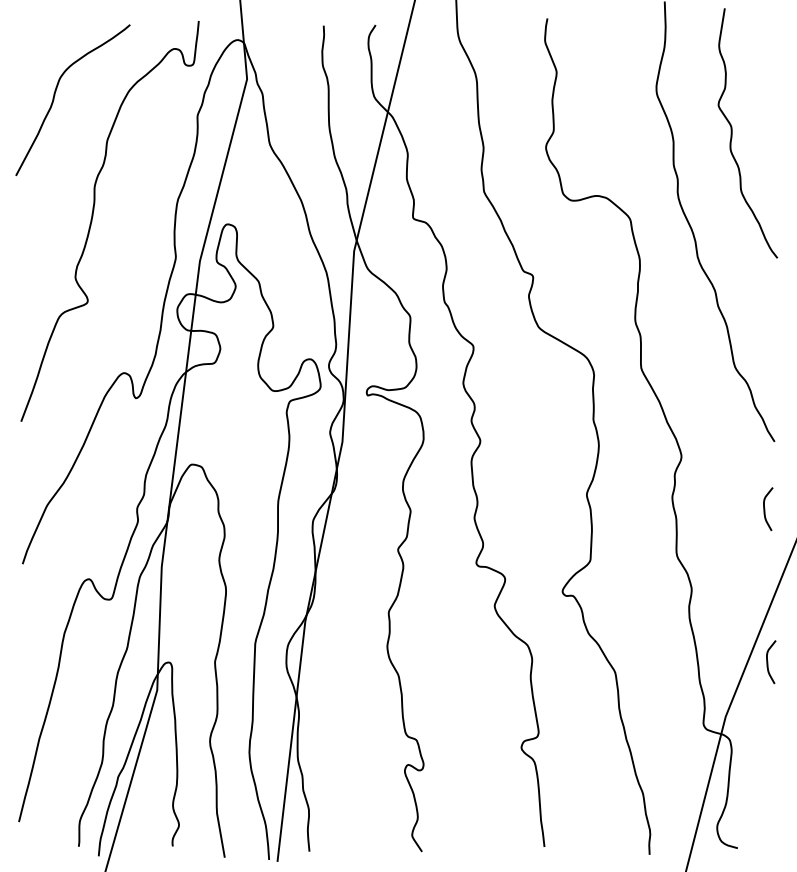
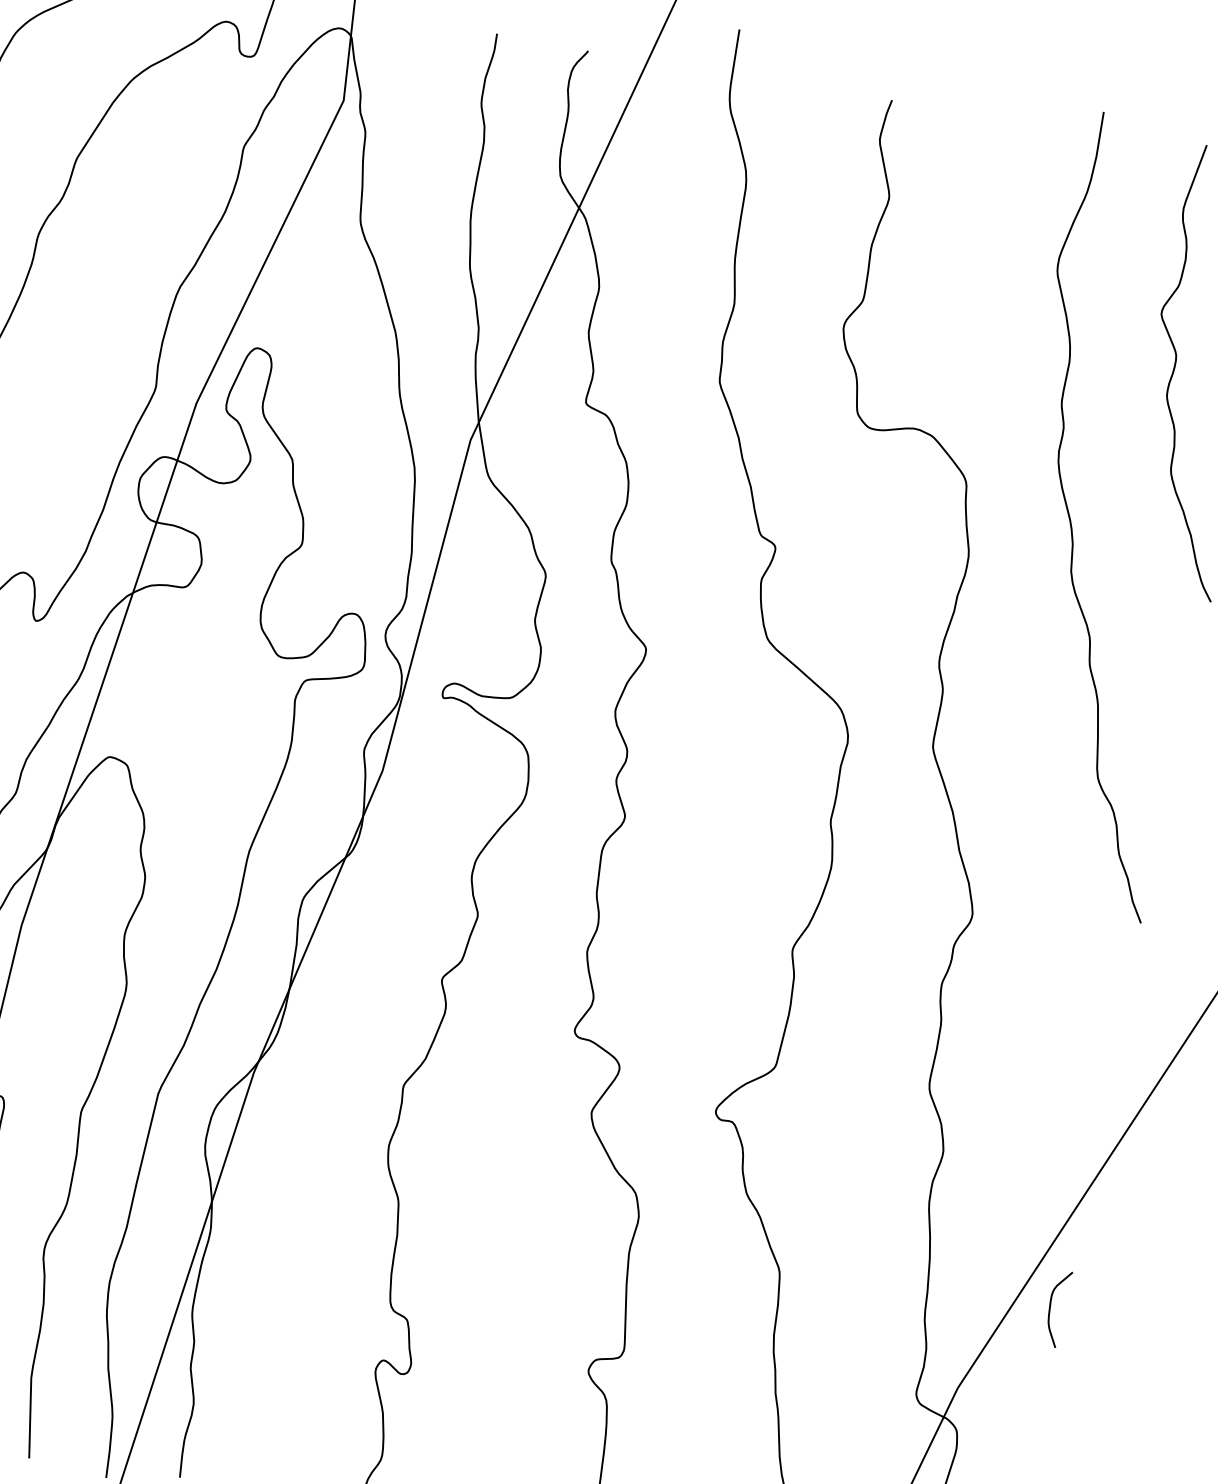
curve: (765, 508) -> (1101, 1036), removed

